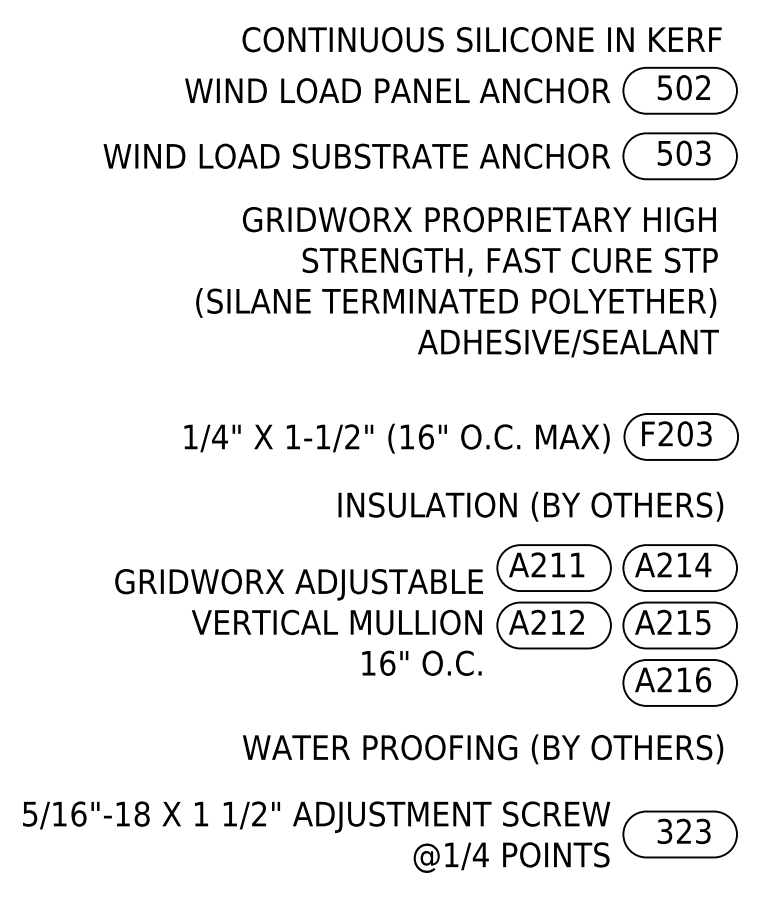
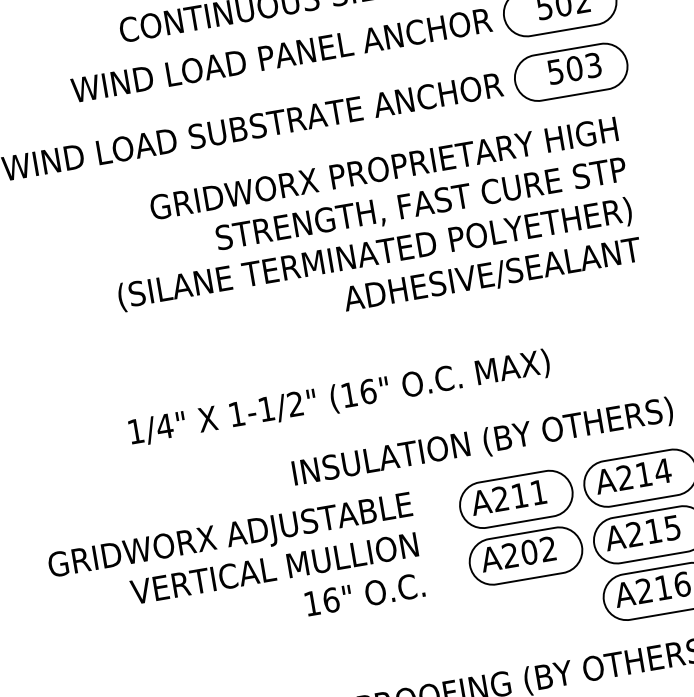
part: (680, 436) -> (618, 348), removed
text: (298, 622) -> (236, 575), moved
text: (557, 622) -> (528, 552), A212 -> A202

